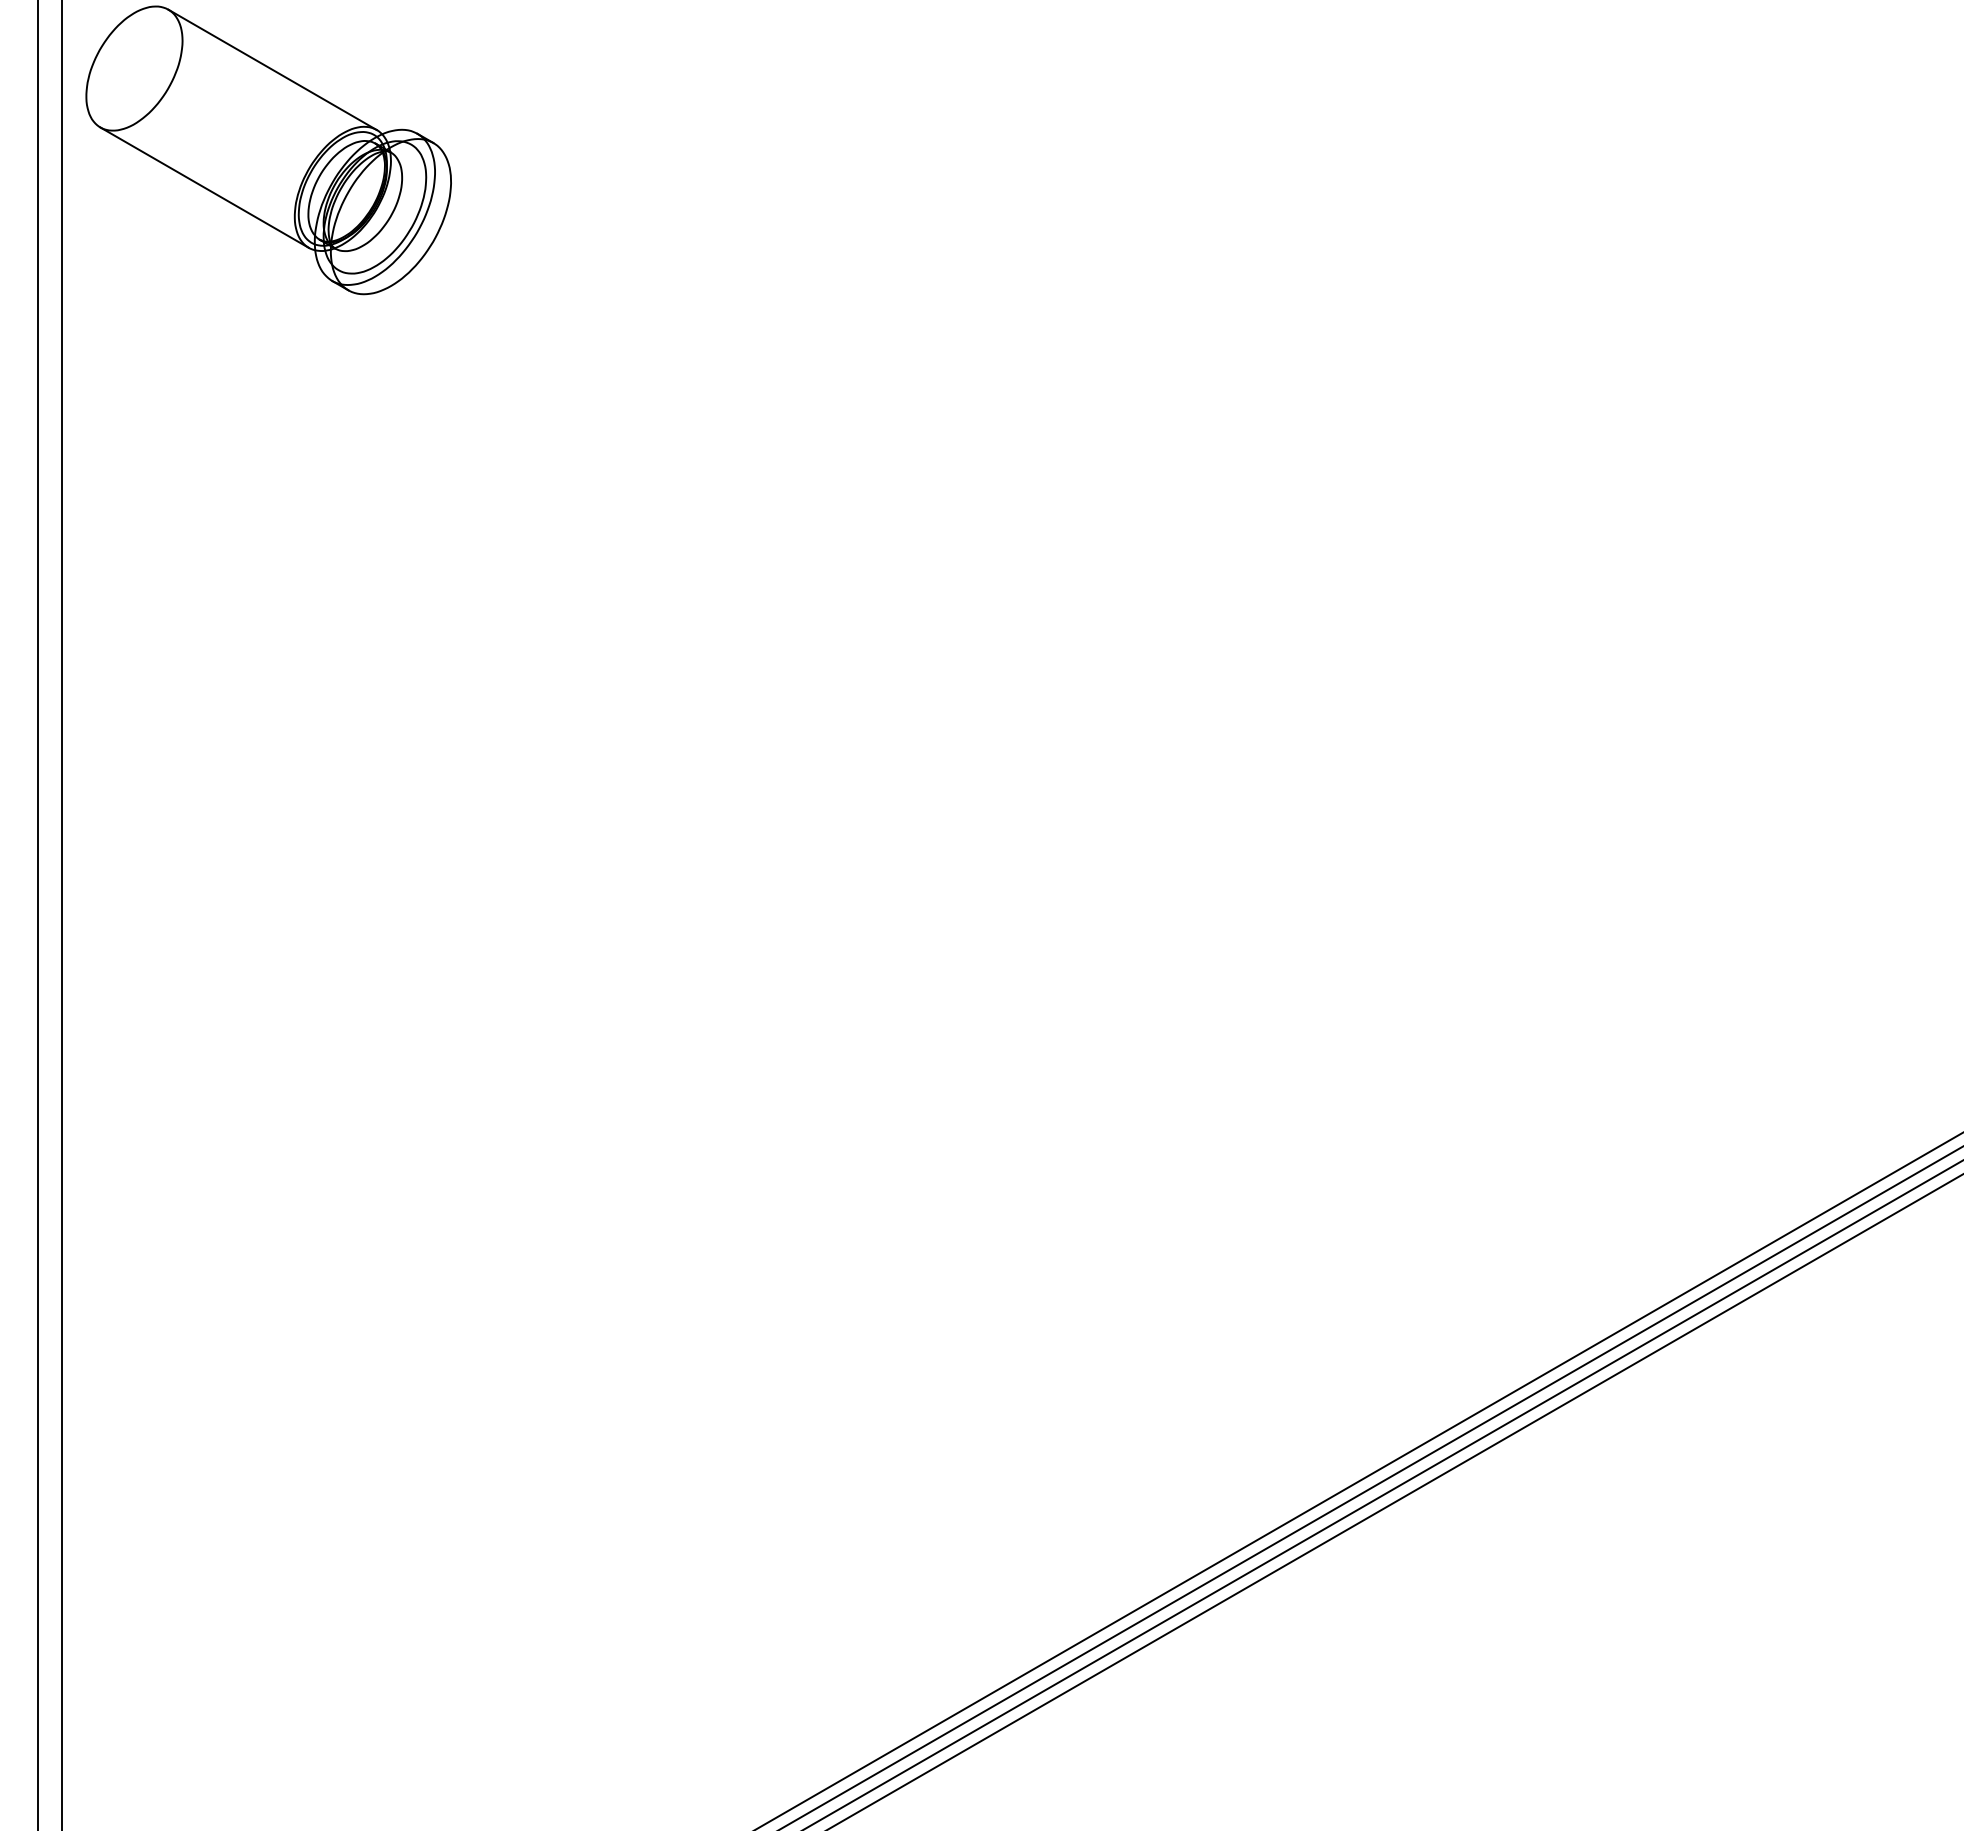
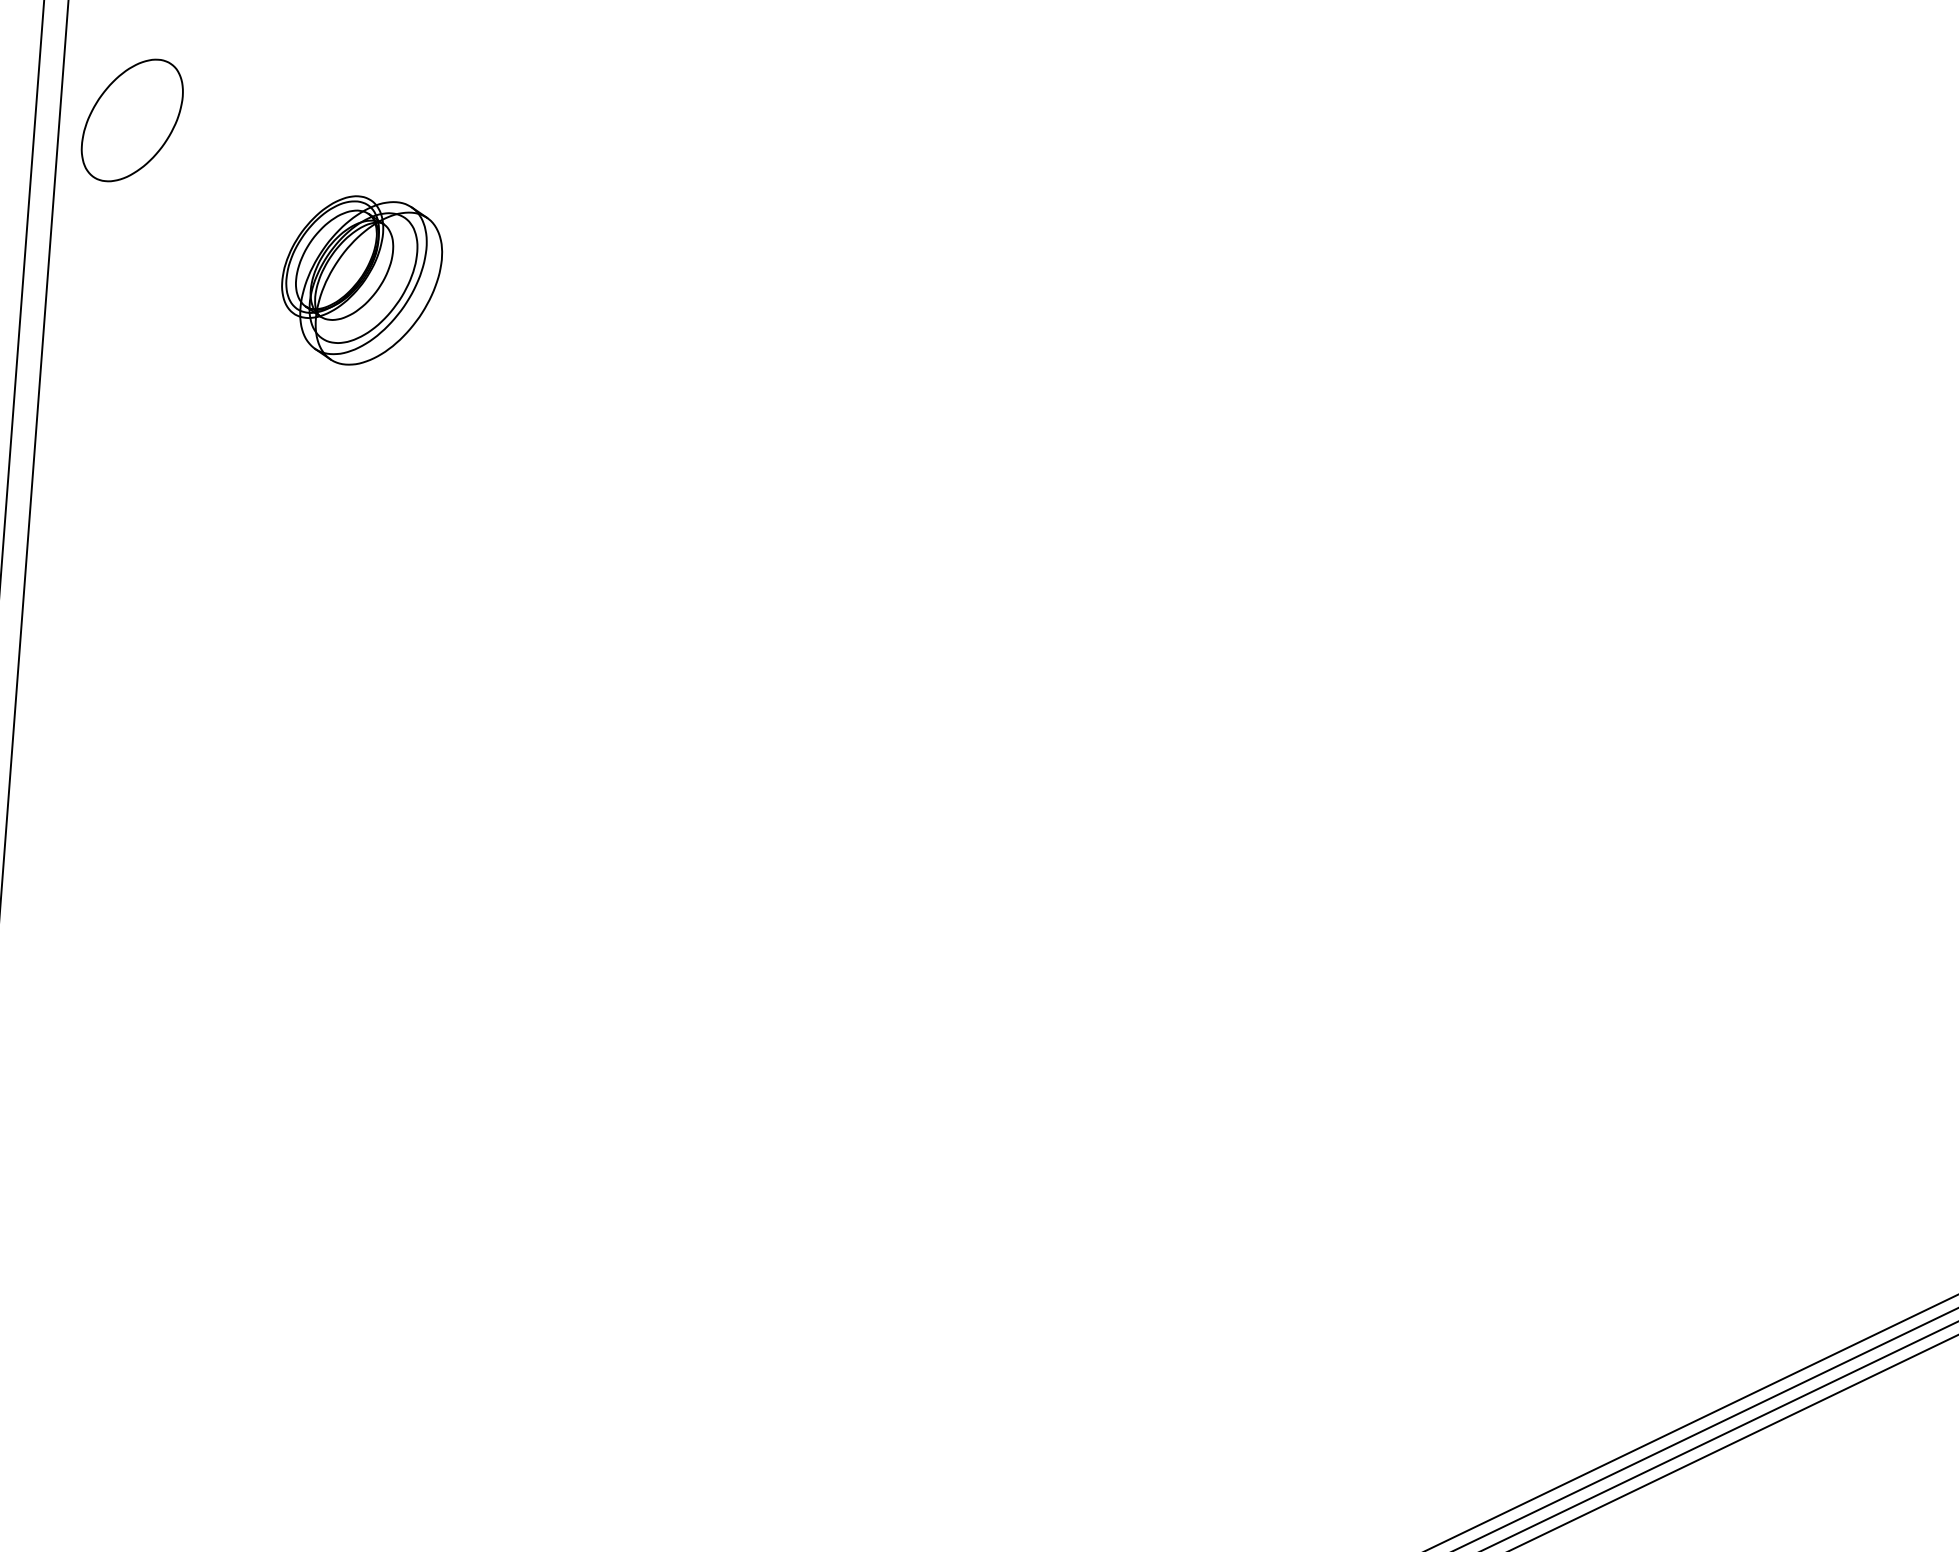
line: (272, 69) -> (270, 131), removed
line: (204, 187) -> (193, 245), removed

